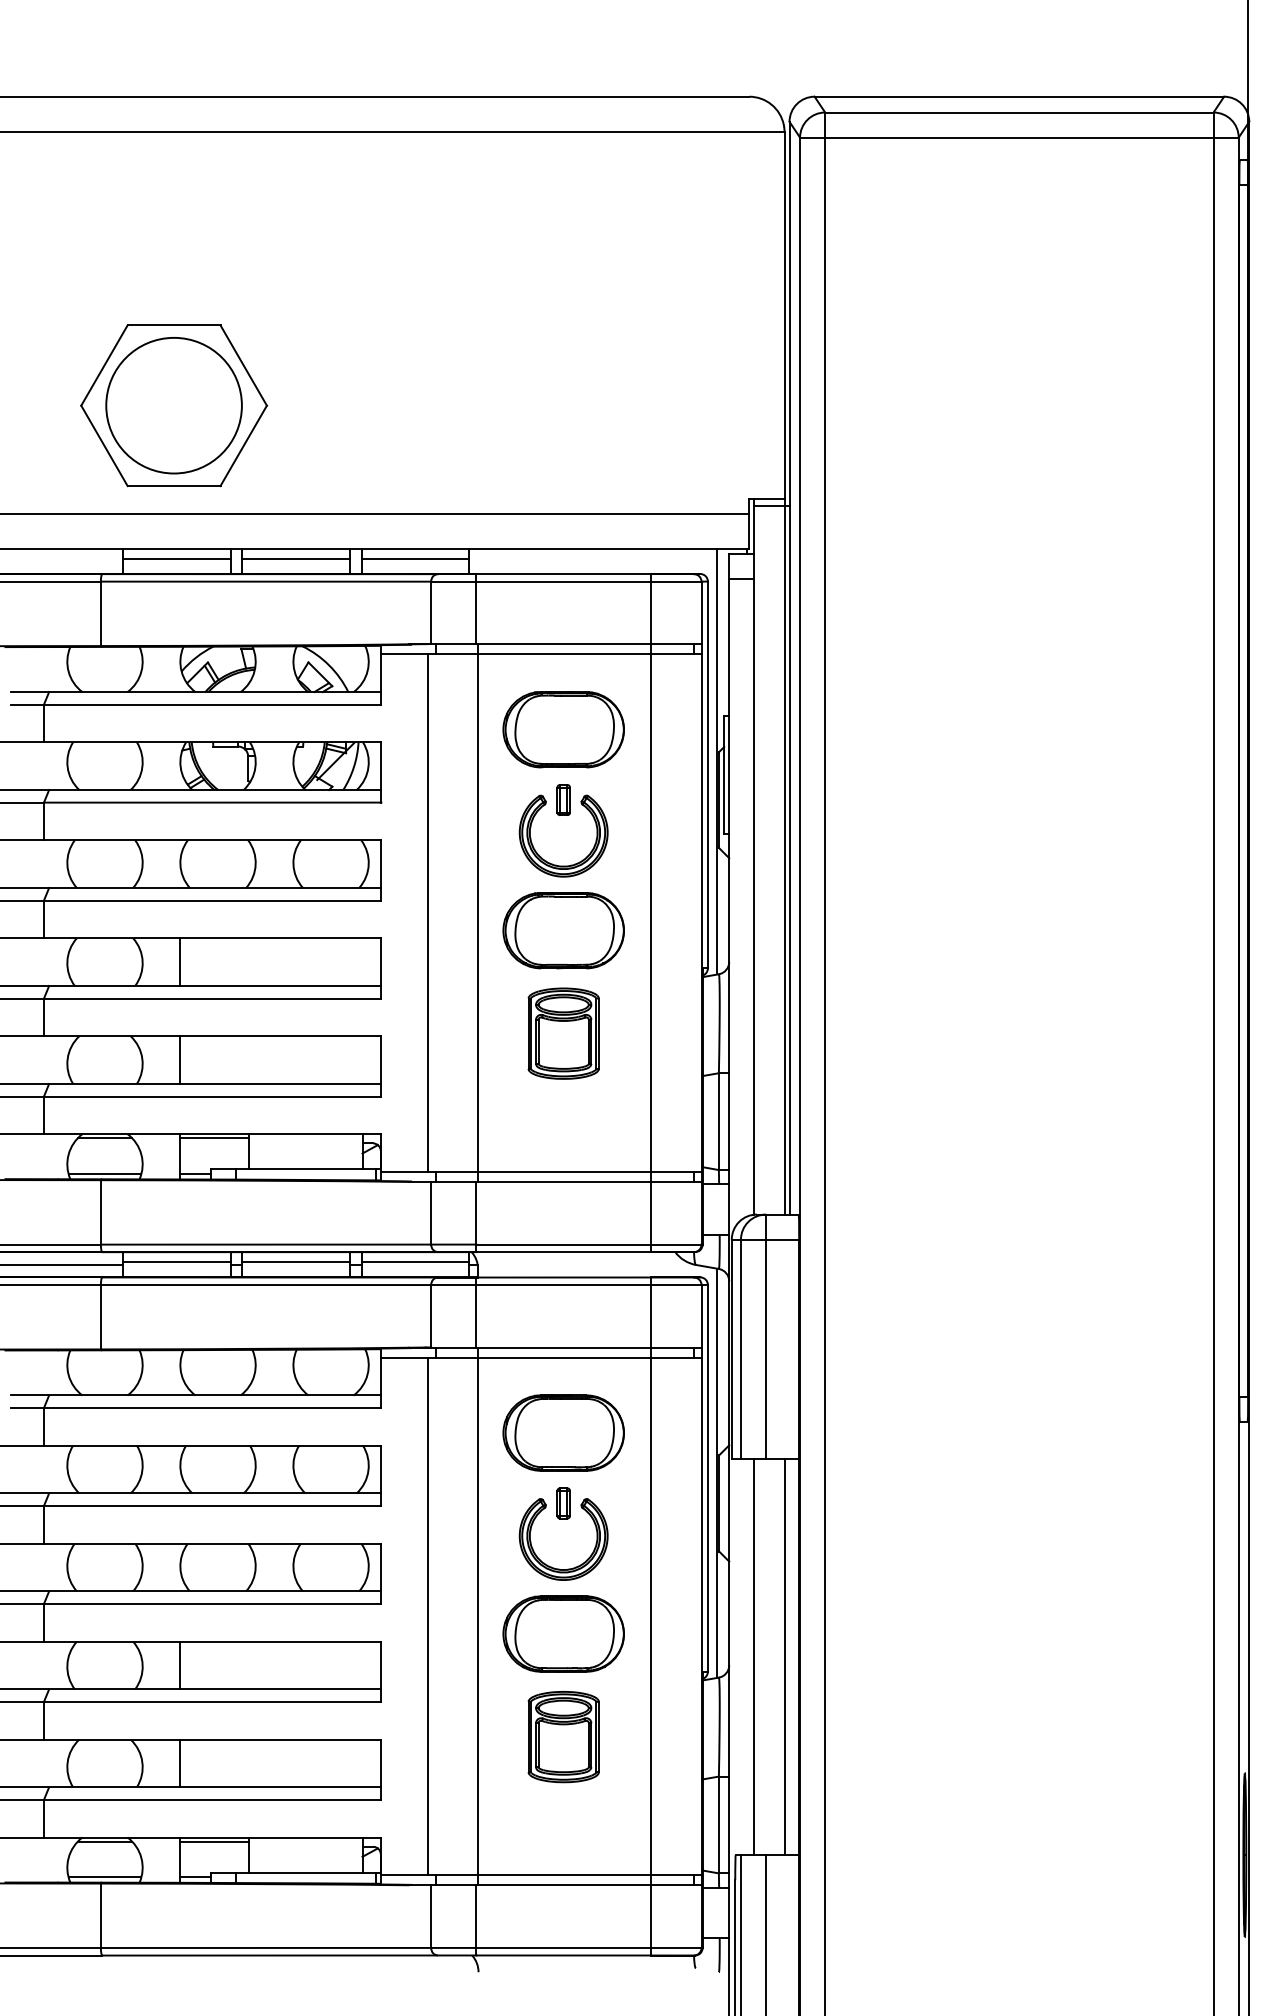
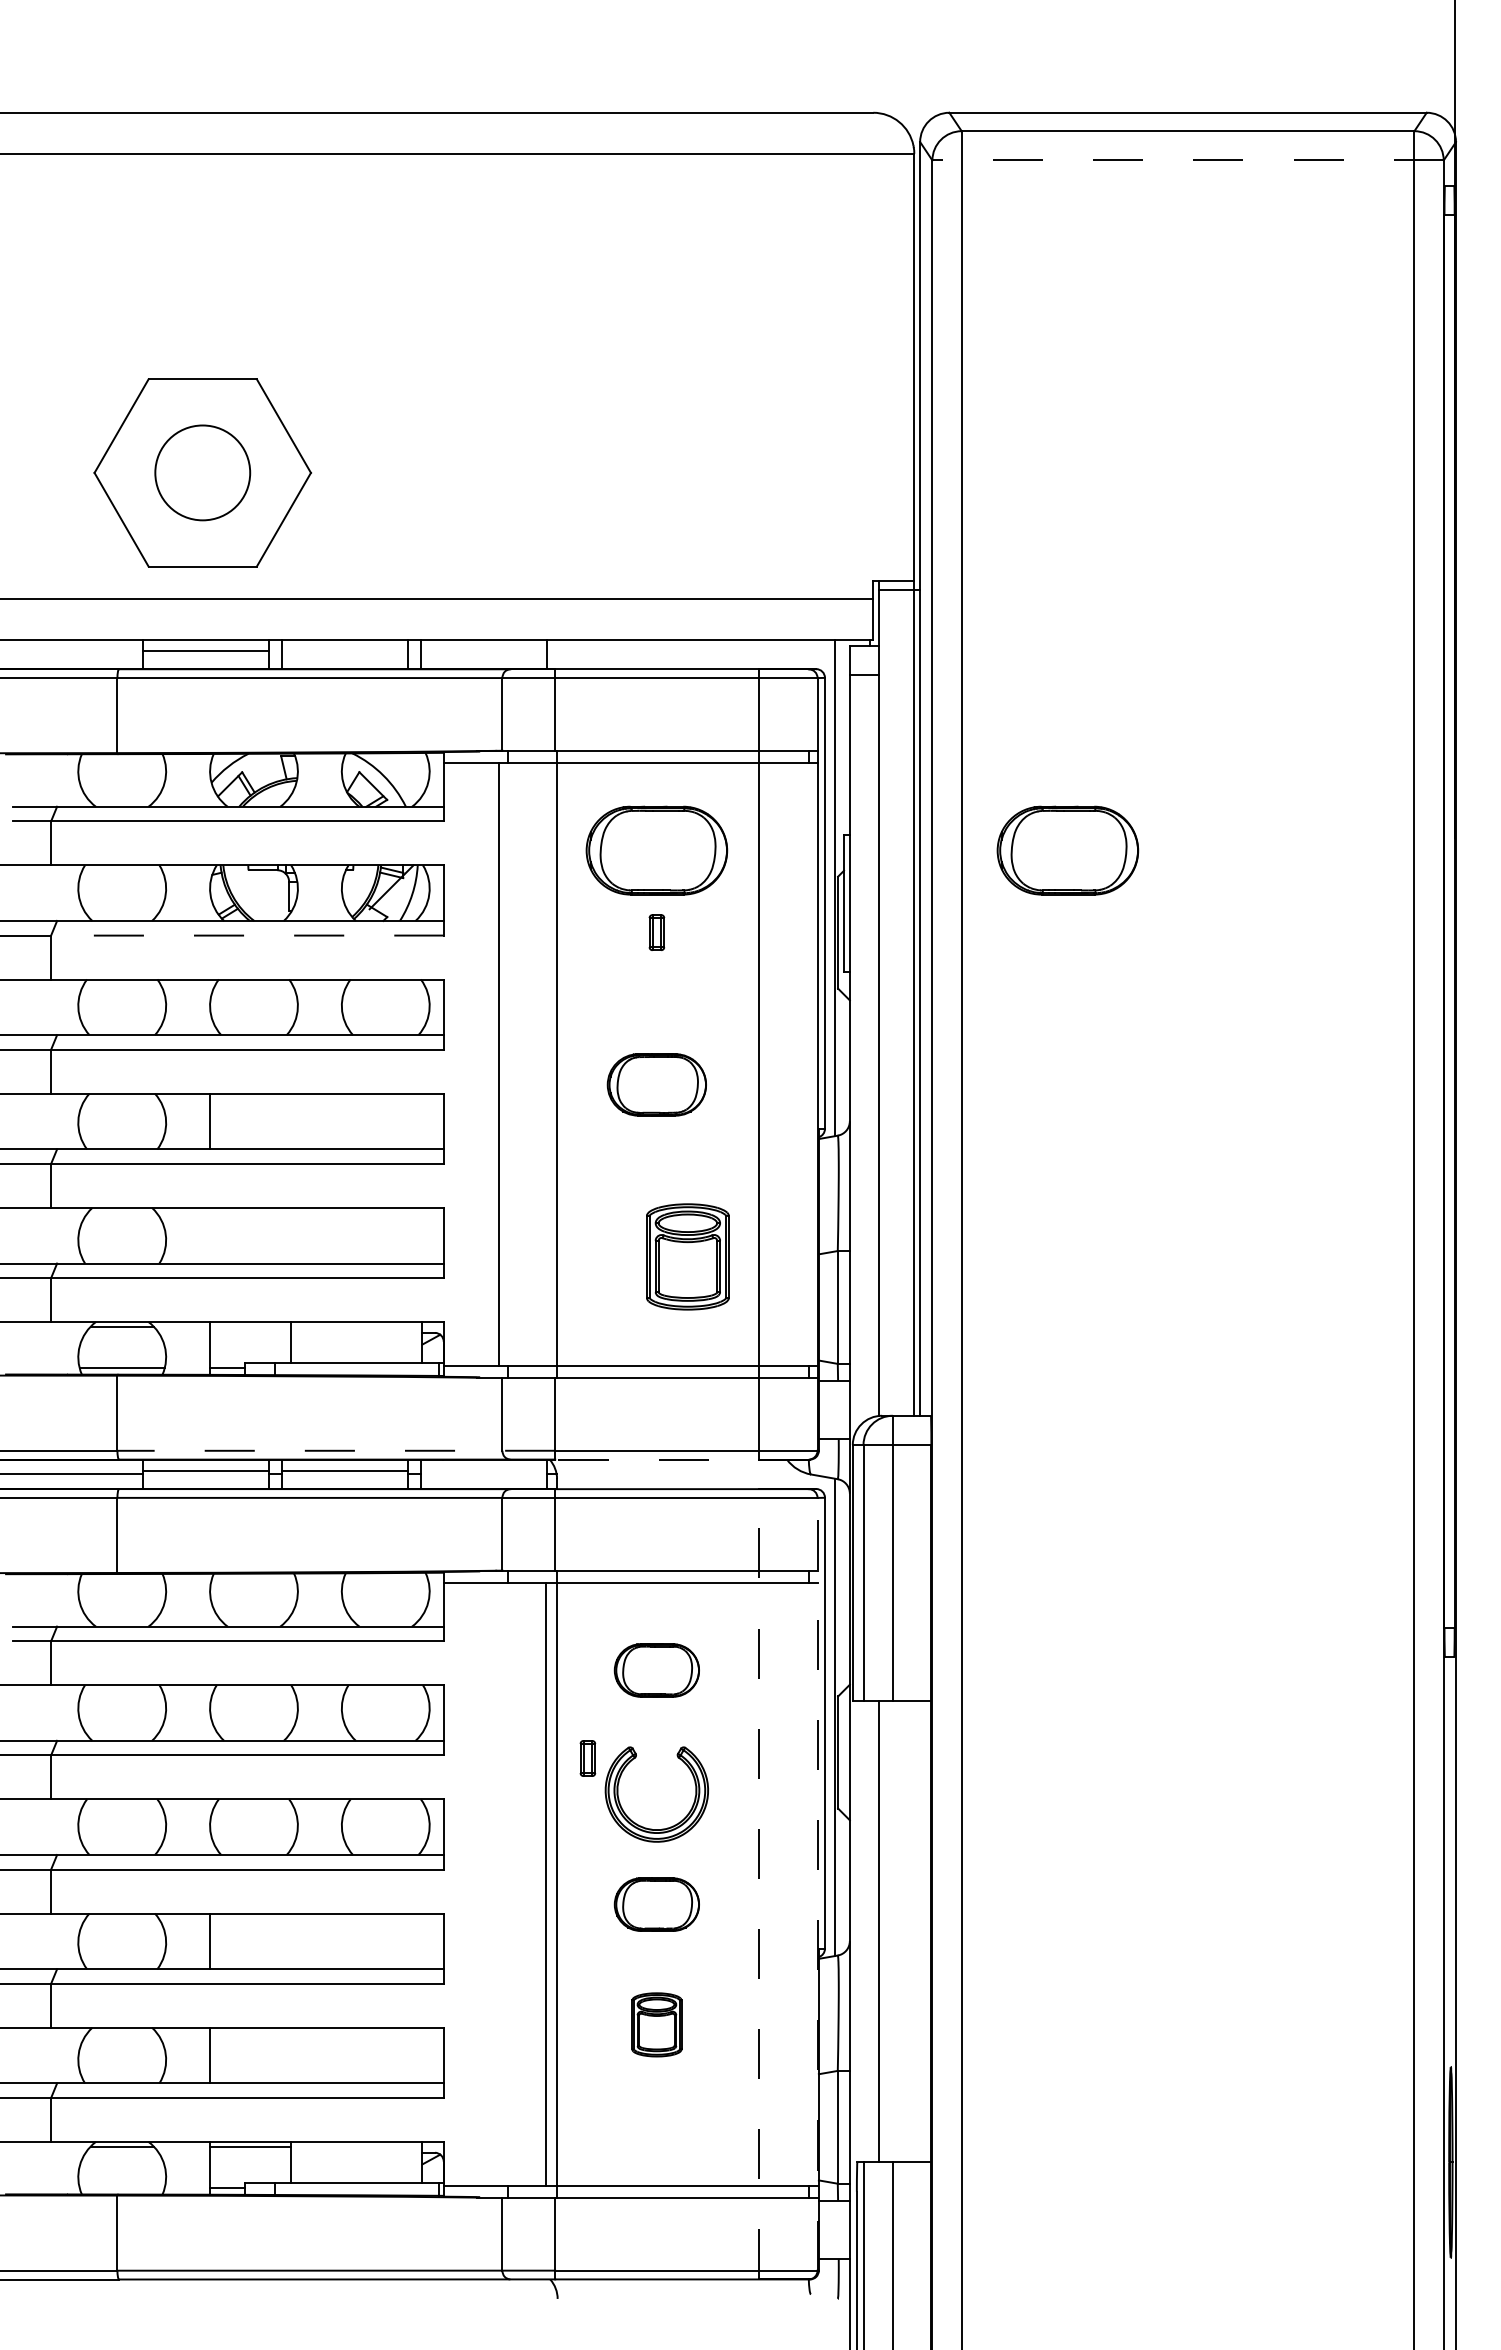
line: (1019, 137) -> (1188, 160), solid -> dashed
circle: (173, 405) -> (202, 472), size x0.6
line: (295, 558) -> (344, 651), removed
line: (414, 558) -> (483, 651), removed
part: (915, 729) -> (1067, 850), added
line: (212, 802) -> (247, 935), solid -> dashed
part: (559, 865) -> (651, 1008), removed
part: (563, 930) -> (656, 1084), size x0.7
part: (563, 1033) -> (687, 1256), moved
line: (180, 1059) -> (210, 1235), removed
line: (215, 1138) -> (250, 1327), removed
line: (288, 1244) -> (336, 1450), solid -> dashed
line: (585, 1252) -> (682, 1459), solid -> dashed
line: (414, 1262) -> (483, 1471), removed
part: (563, 1433) -> (656, 1670), size x0.6
part: (563, 1503) -> (587, 1758), moved
line: (428, 1615) -> (546, 1883), moved
line: (650, 1615) -> (758, 1883), solid -> dashed
line: (701, 1615) -> (817, 1883), solid -> dashed
part: (563, 1633) -> (656, 1904), size x0.6
line: (784, 1657) -> (914, 1931), removed
part: (563, 1736) -> (656, 2024), size x0.6
line: (104, 1876) -> (121, 2187), removed

